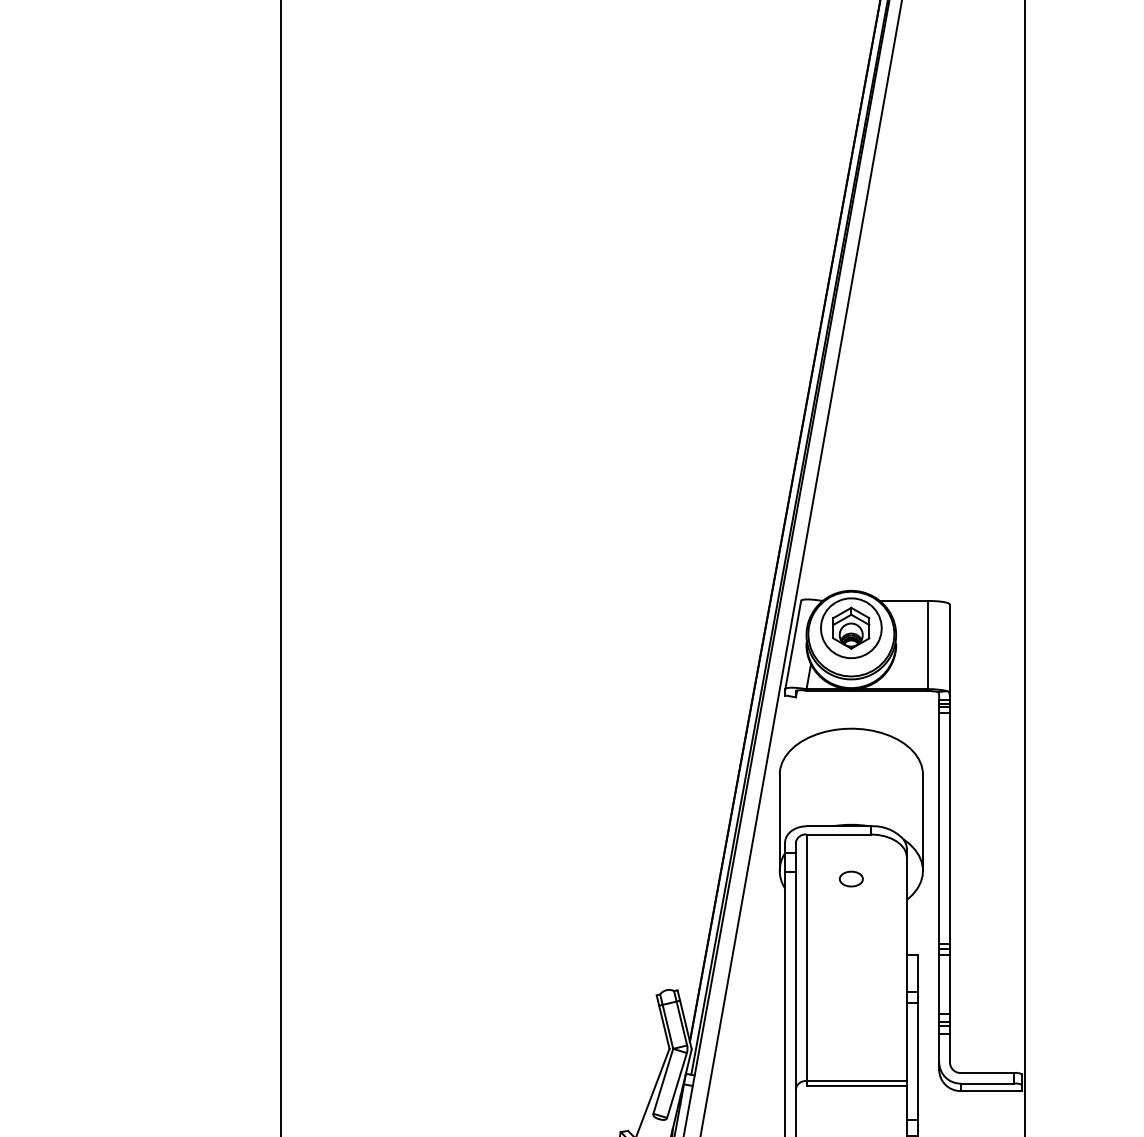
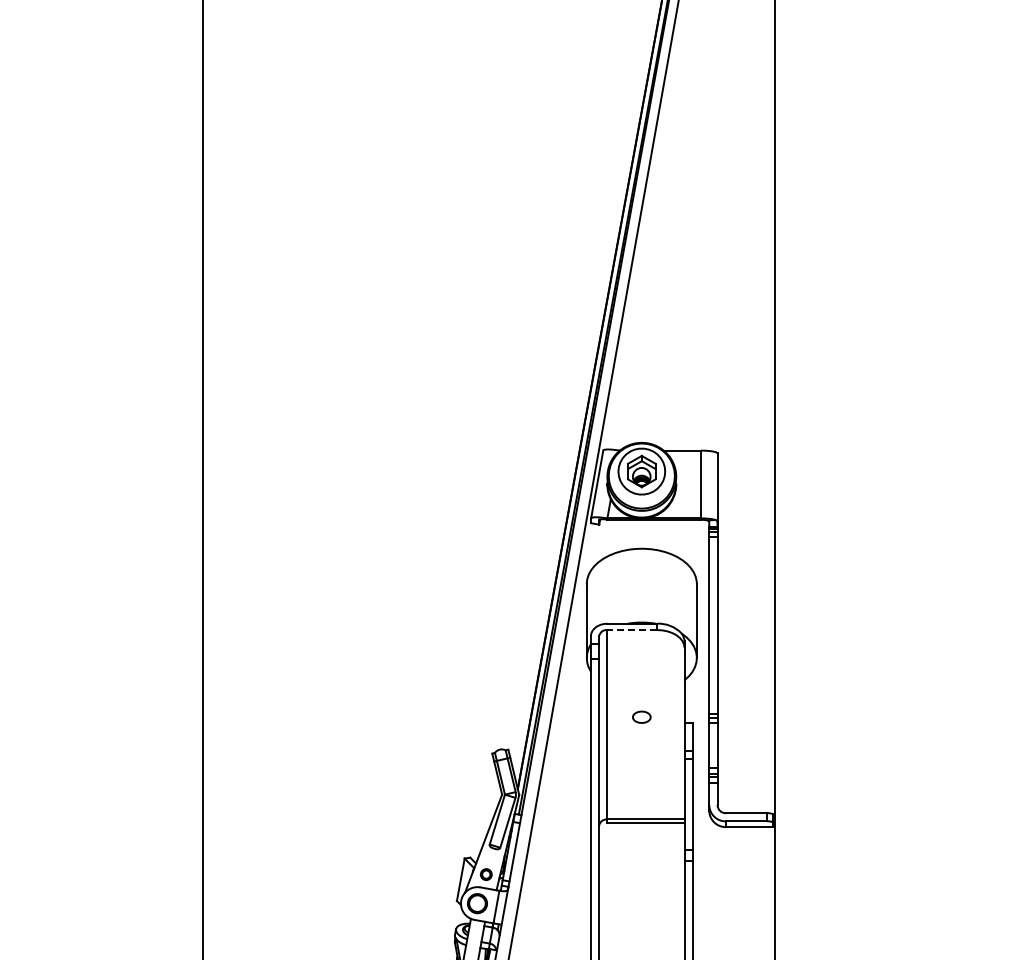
line: (839, 835) -> (632, 630), solid -> dashed
part: (850, 878) -> (641, 716), moved

